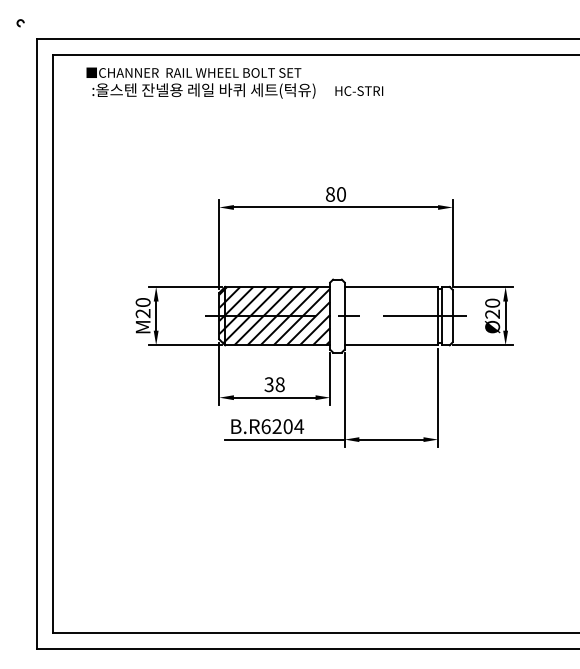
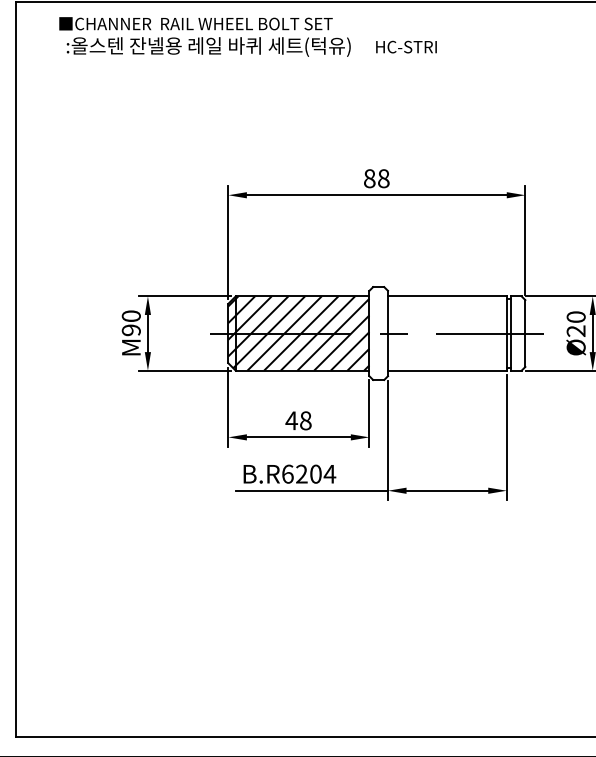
text: (341, 194) -> (383, 178), 80 -> 88
text: (143, 313) -> (131, 330), M20 -> M90
text: (269, 384) -> (292, 420), 38 -> 48

